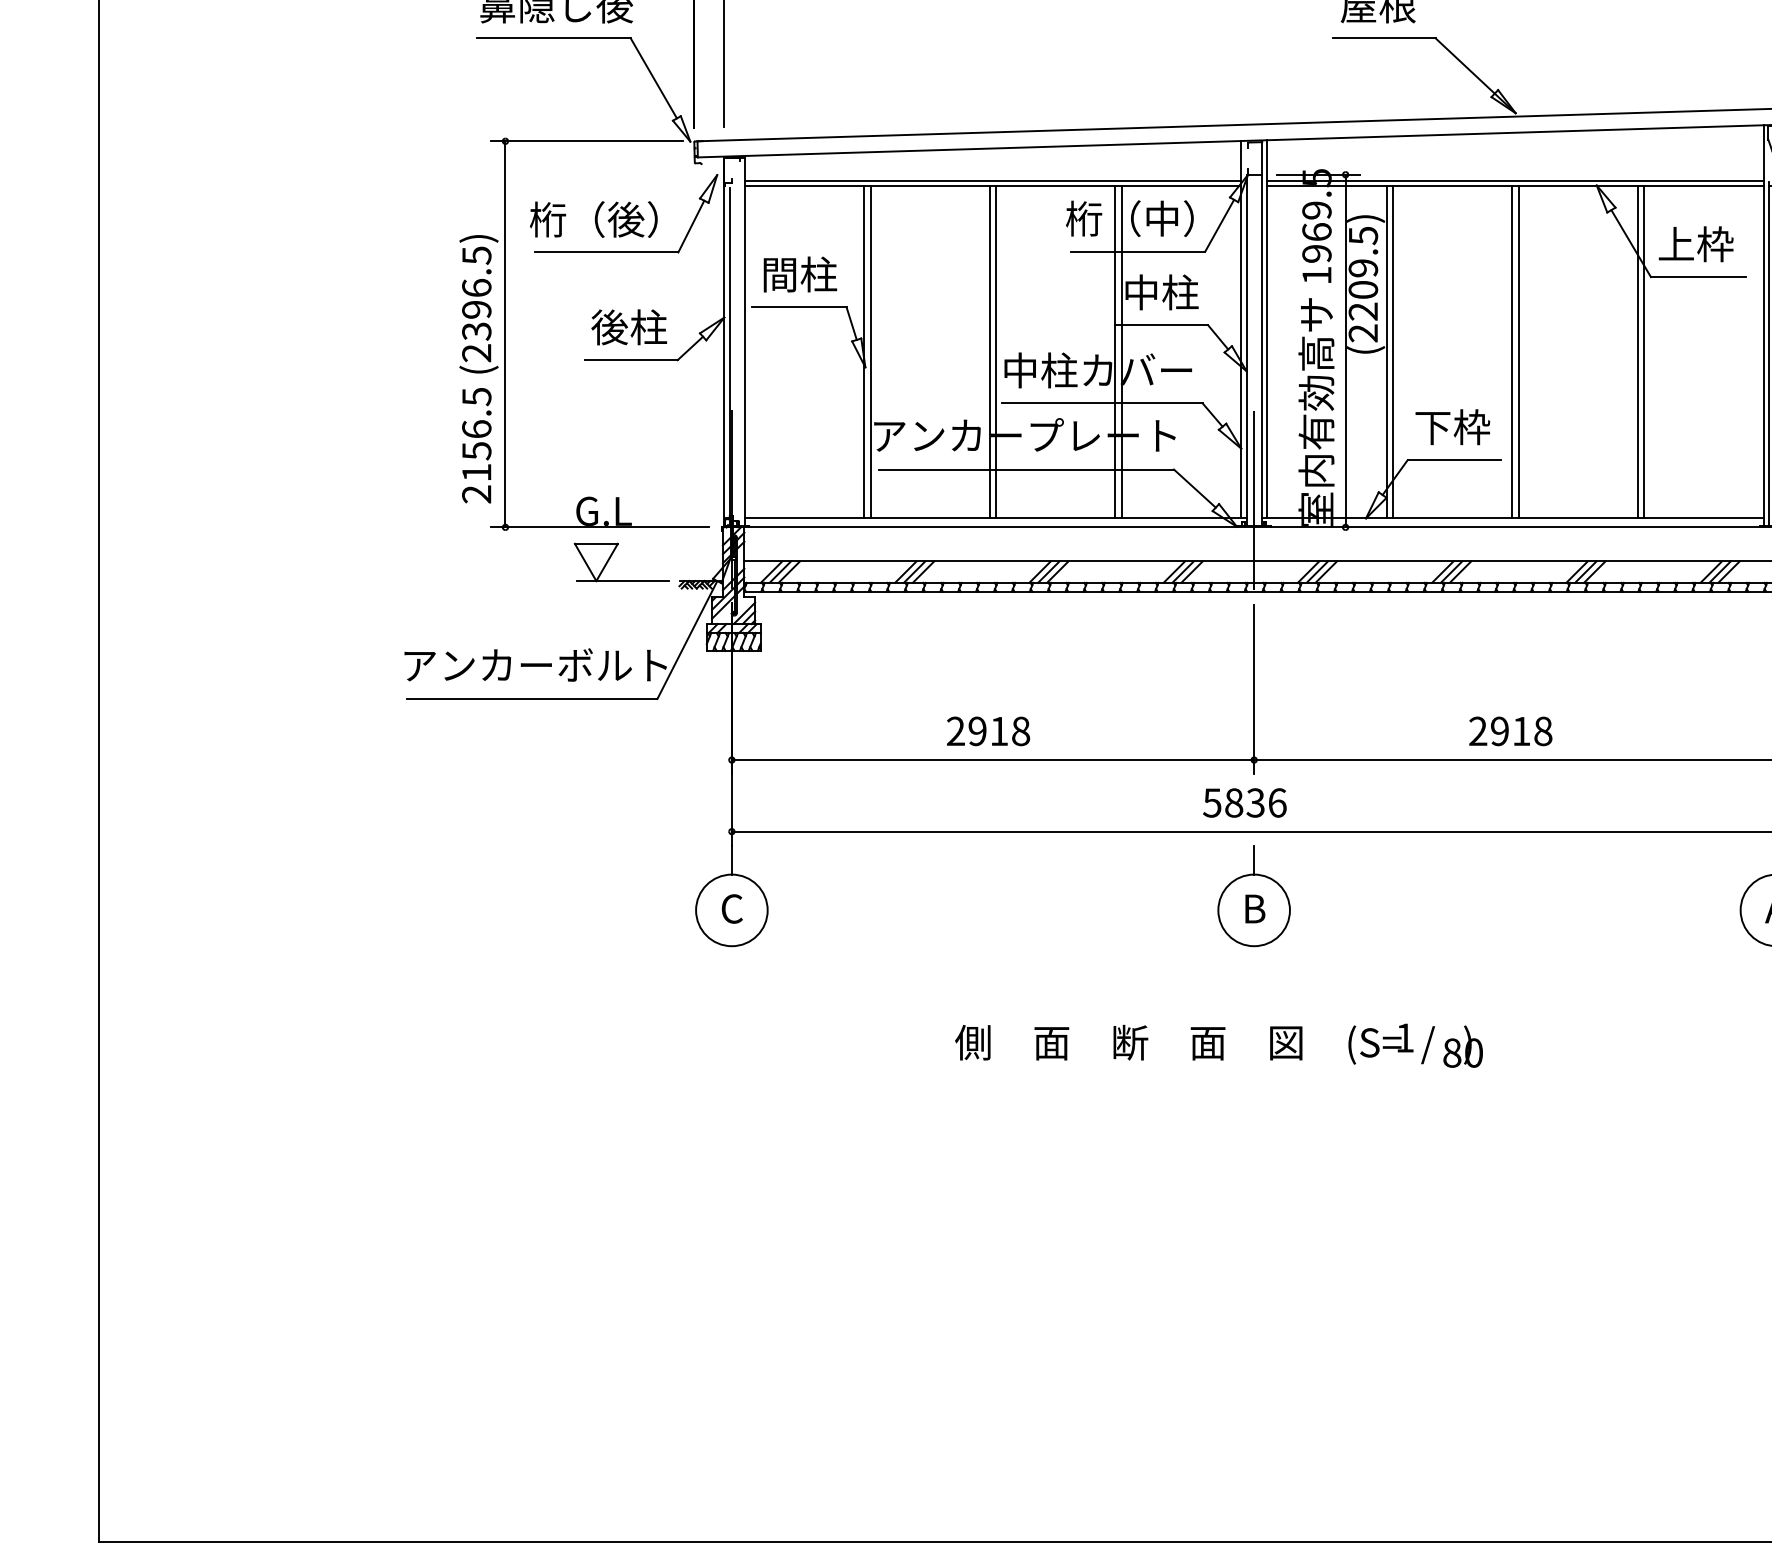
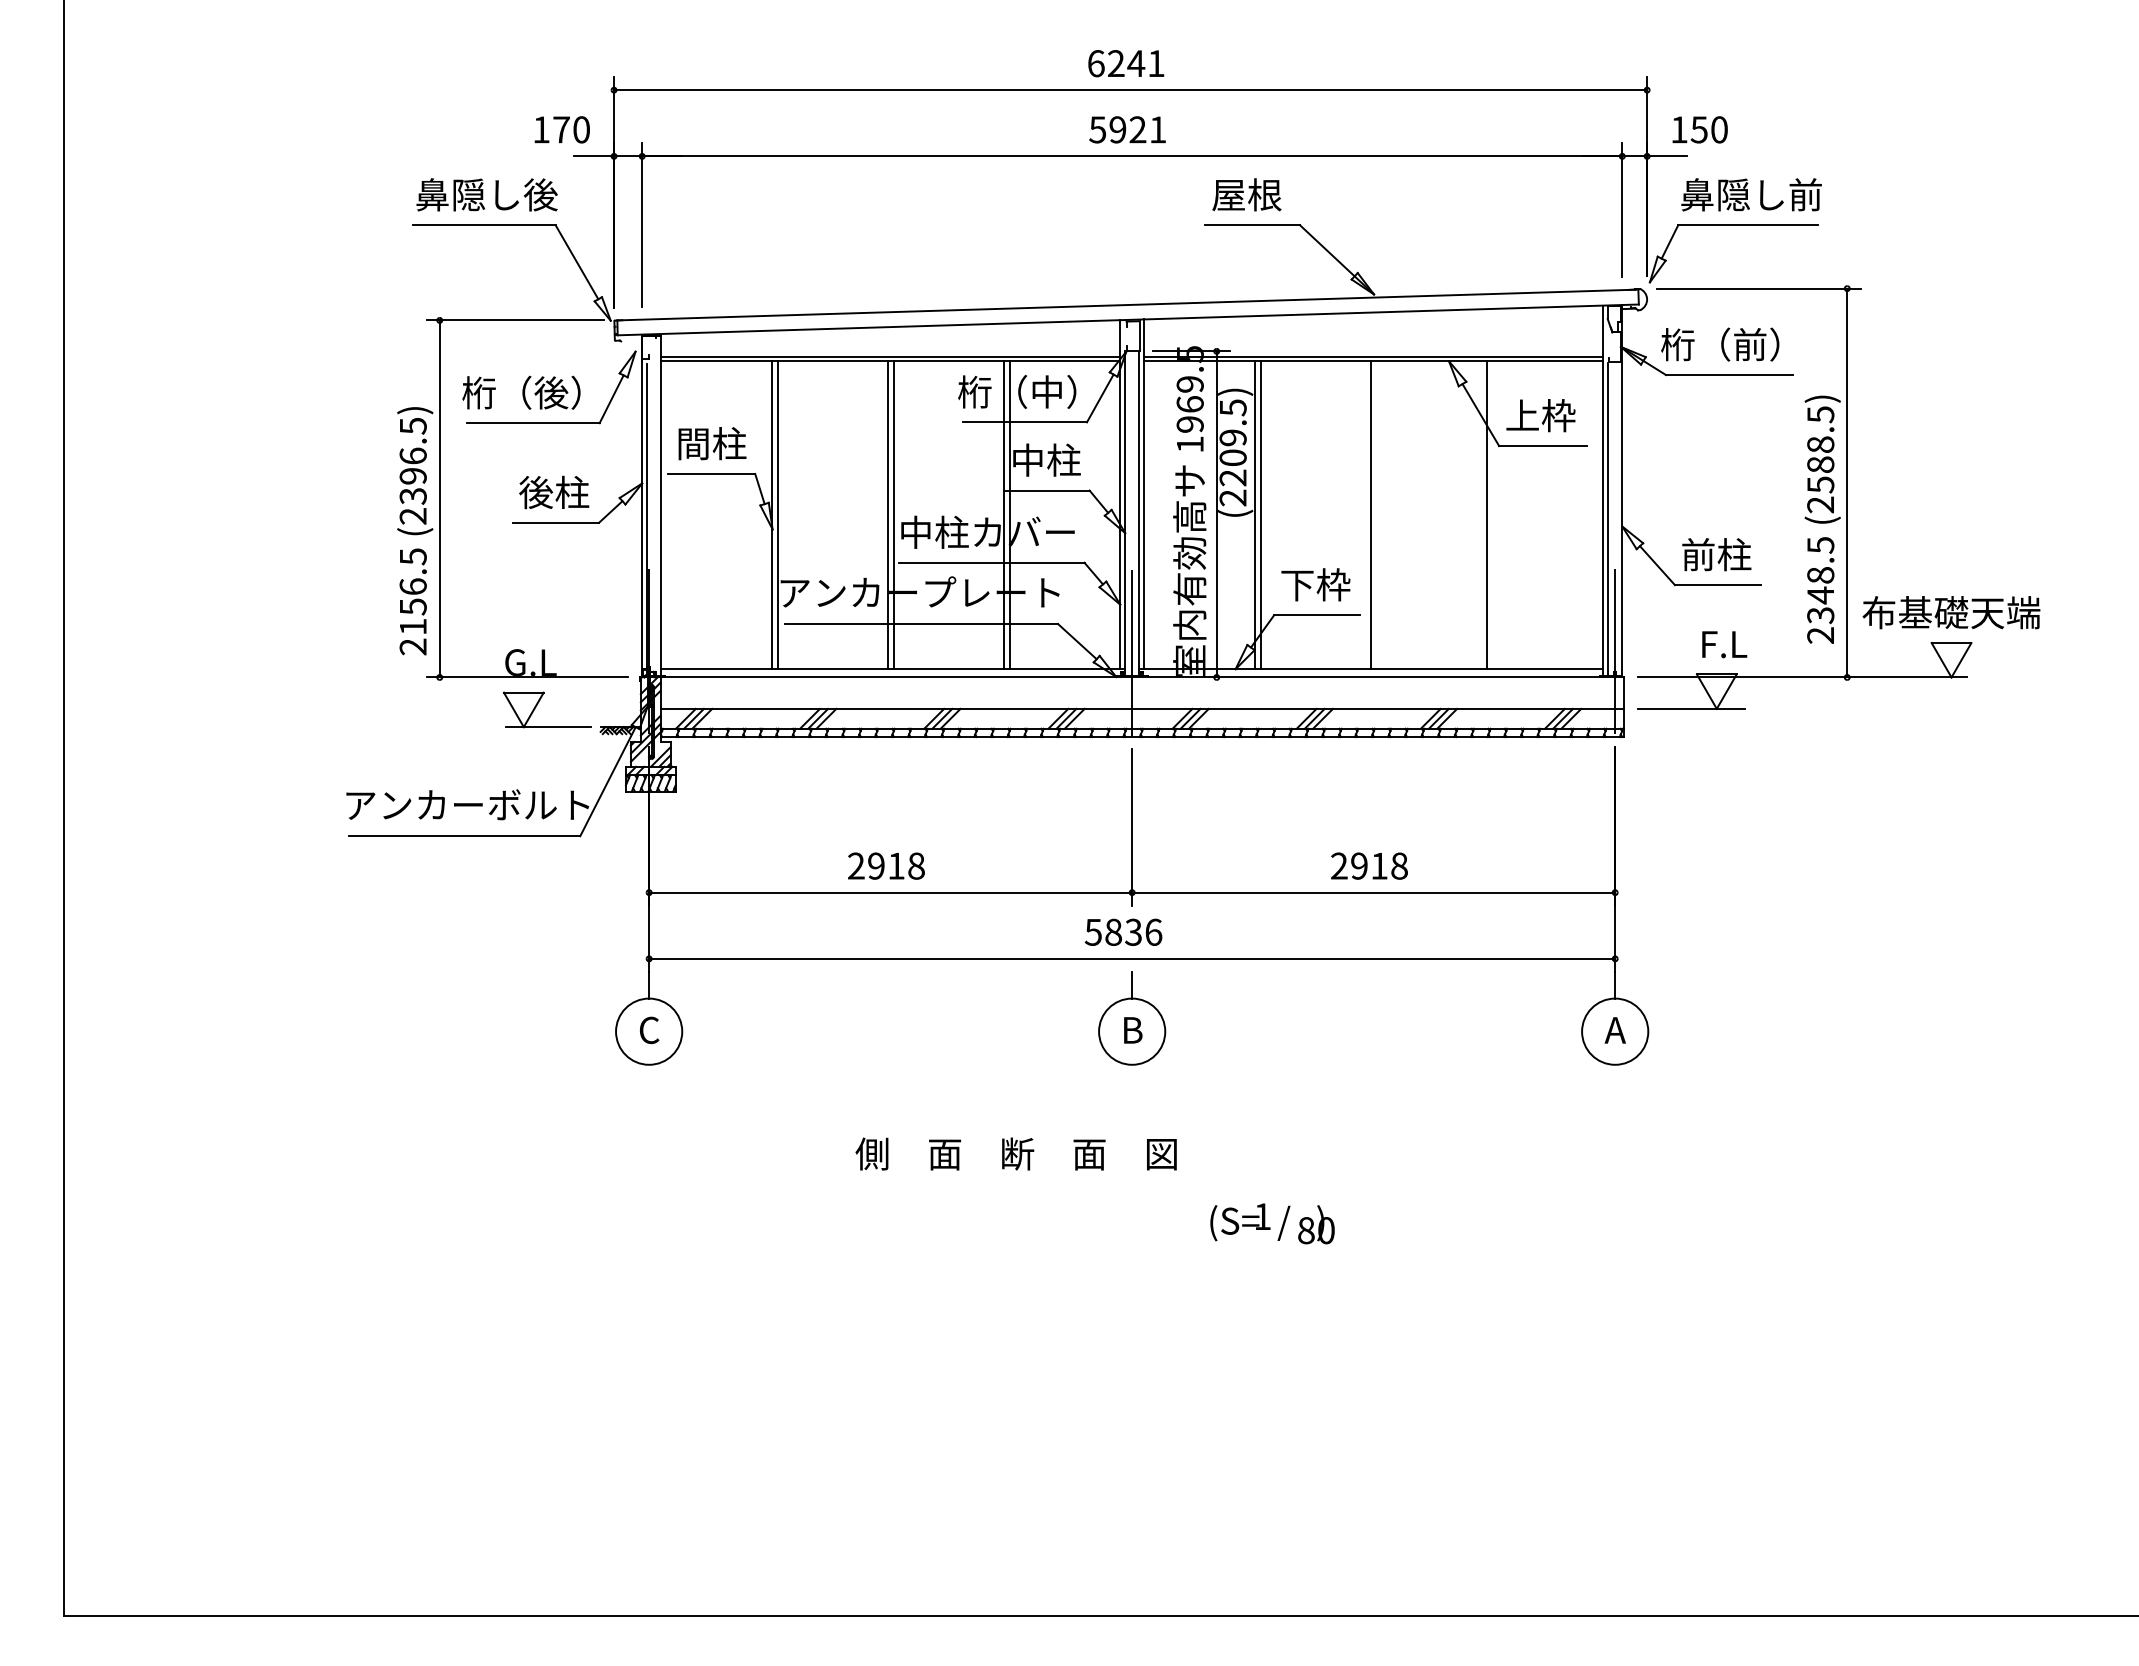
line: (1518, 352) -> (1376, 515), removed
line: (1643, 352) -> (1492, 515), removed
text: (1415, 1045) -> (1272, 1223), moved

